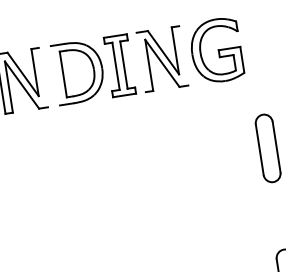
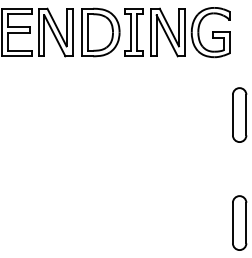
line: (183, 55) -> (184, 32), added
line: (140, 62) -> (150, 32), added
line: (55, 75) -> (82, 32), added
line: (43, 77) -> (72, 32), added

